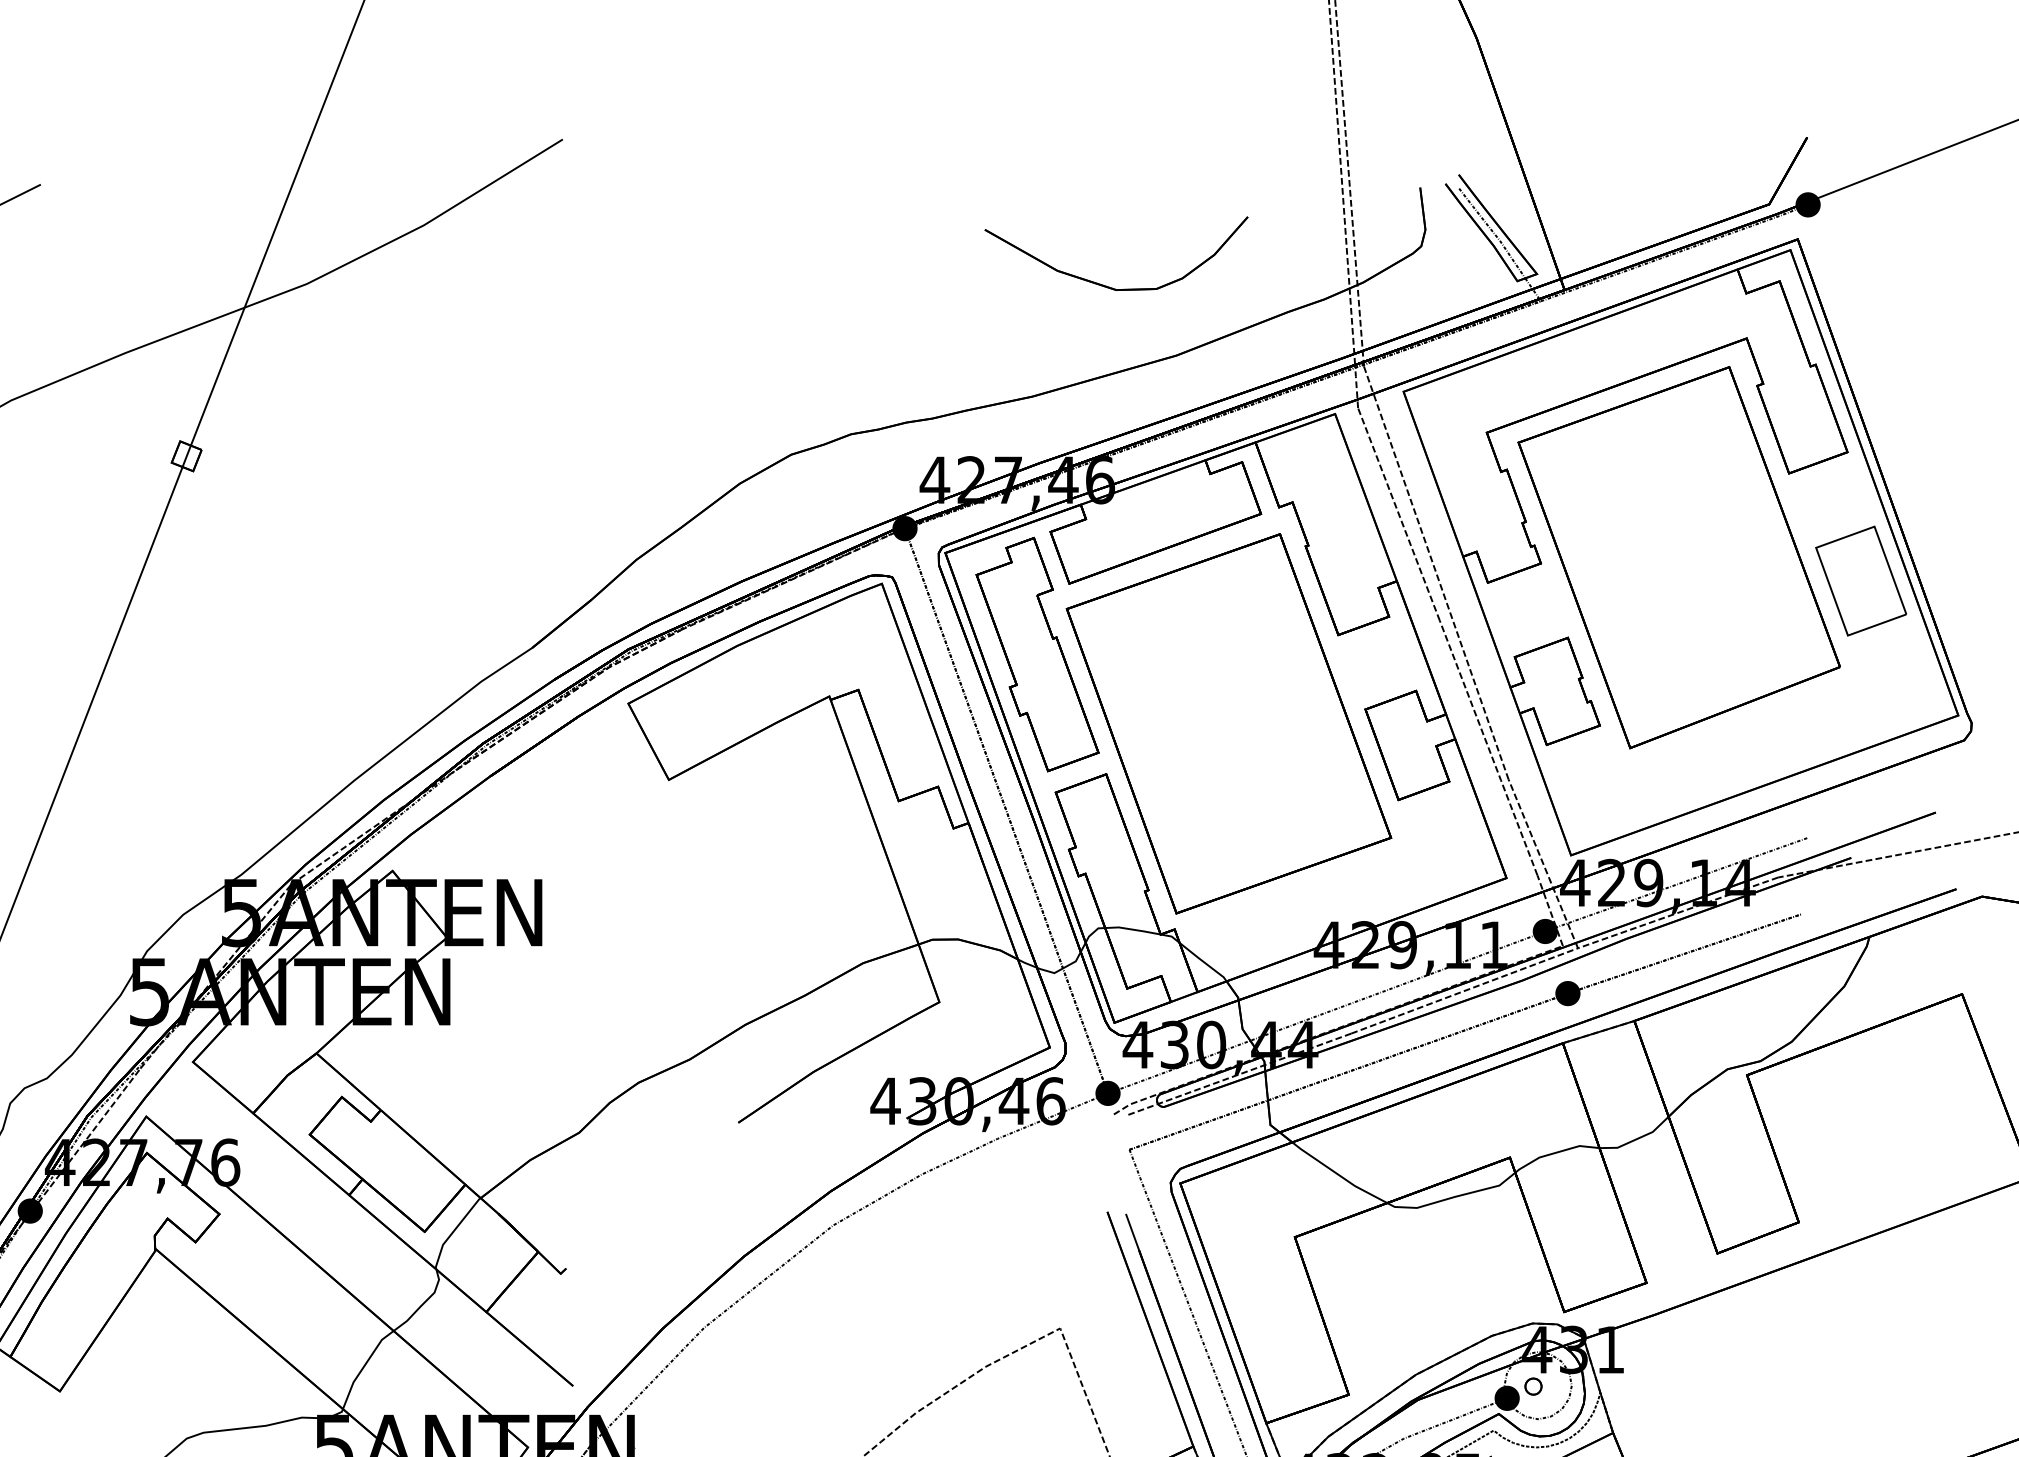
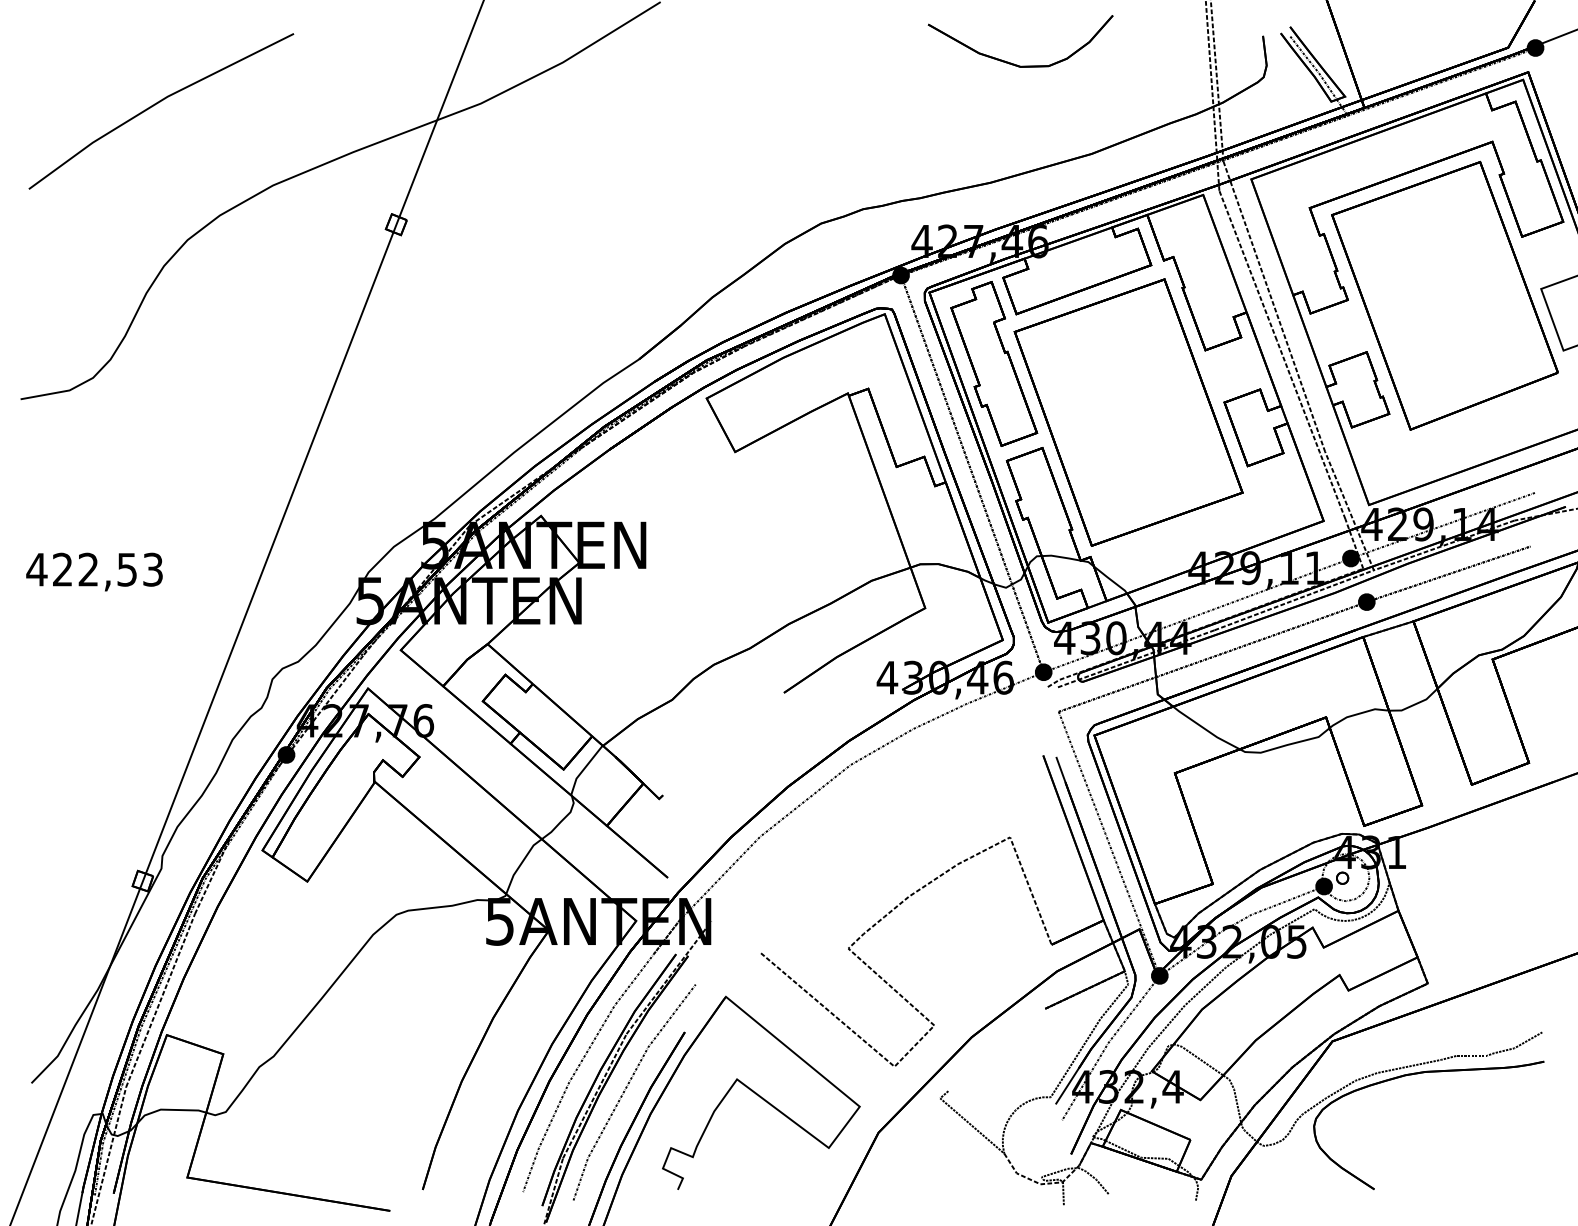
part: (1107, 285) -> (1014, 63), moved

